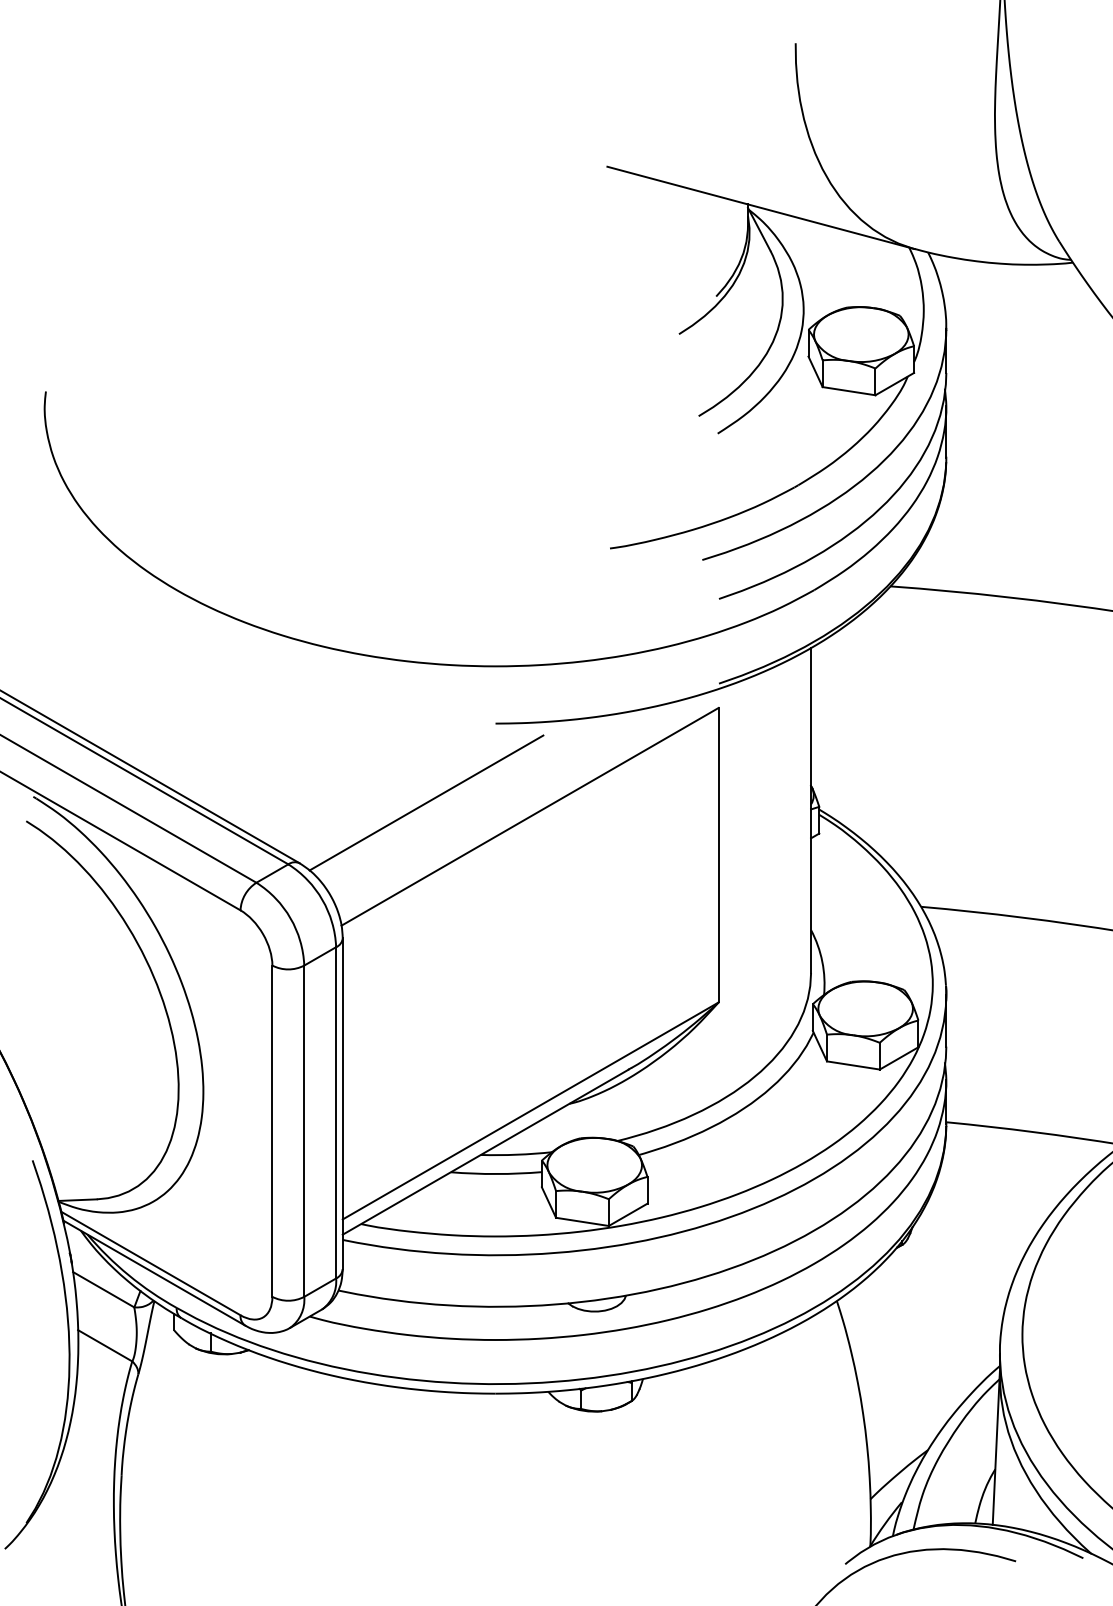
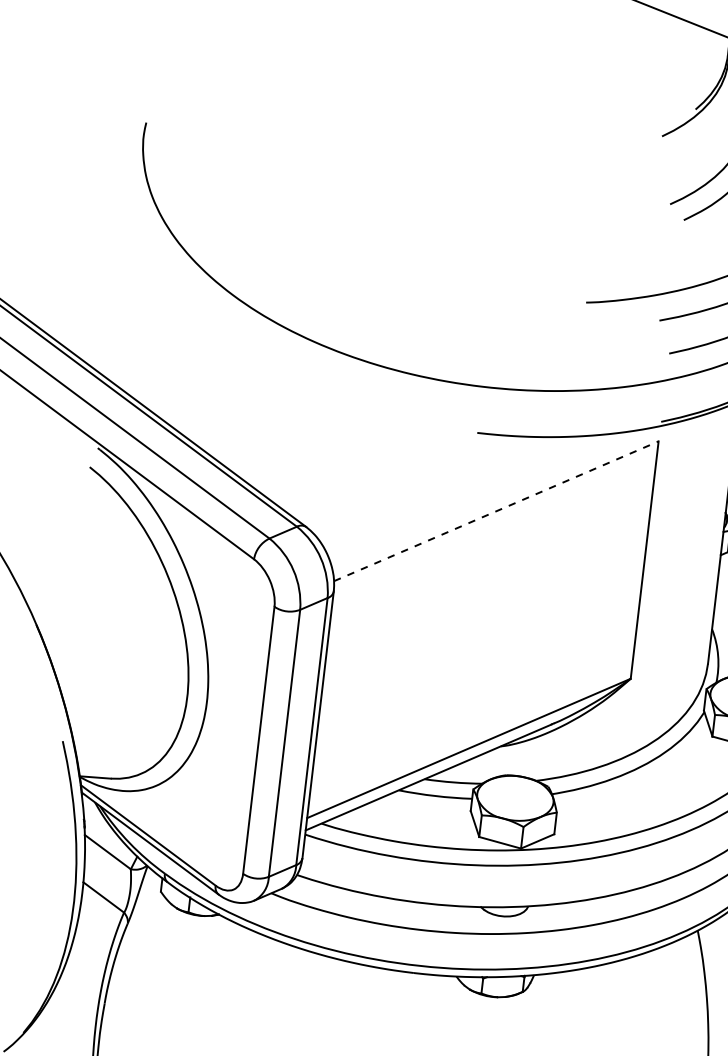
line: (426, 802) -> (414, 489), removed
line: (530, 816) -> (496, 511), solid -> dashed

